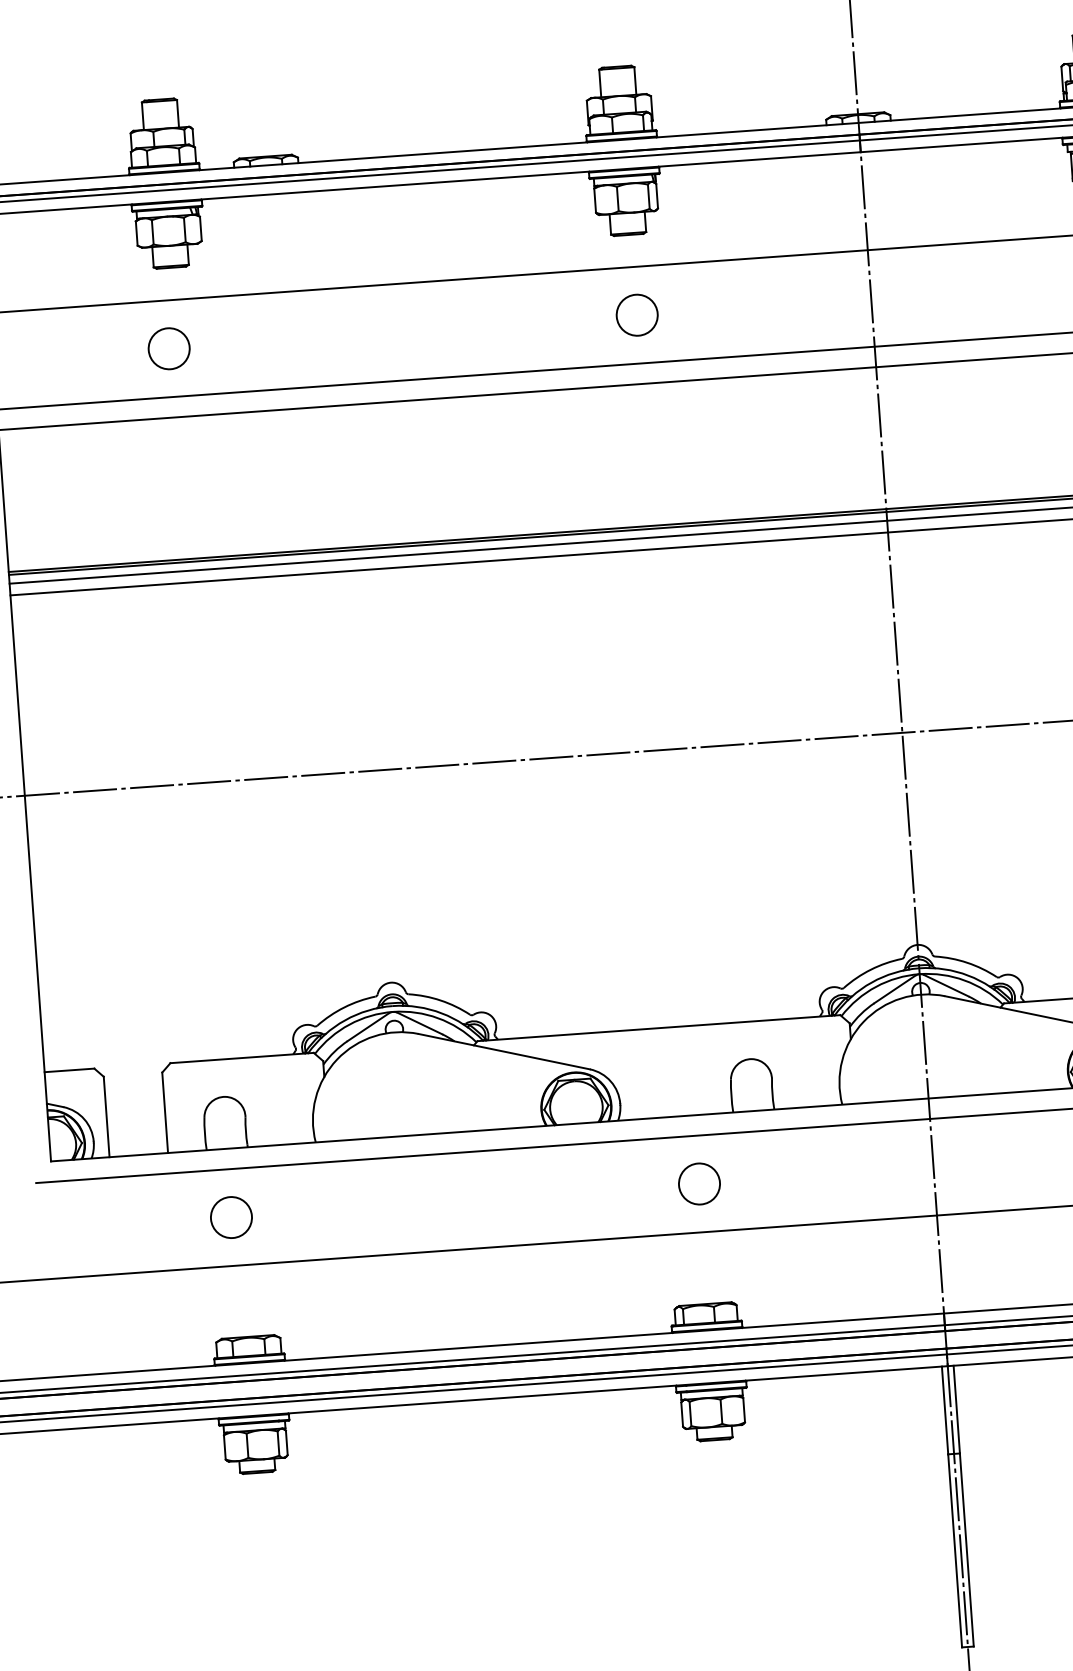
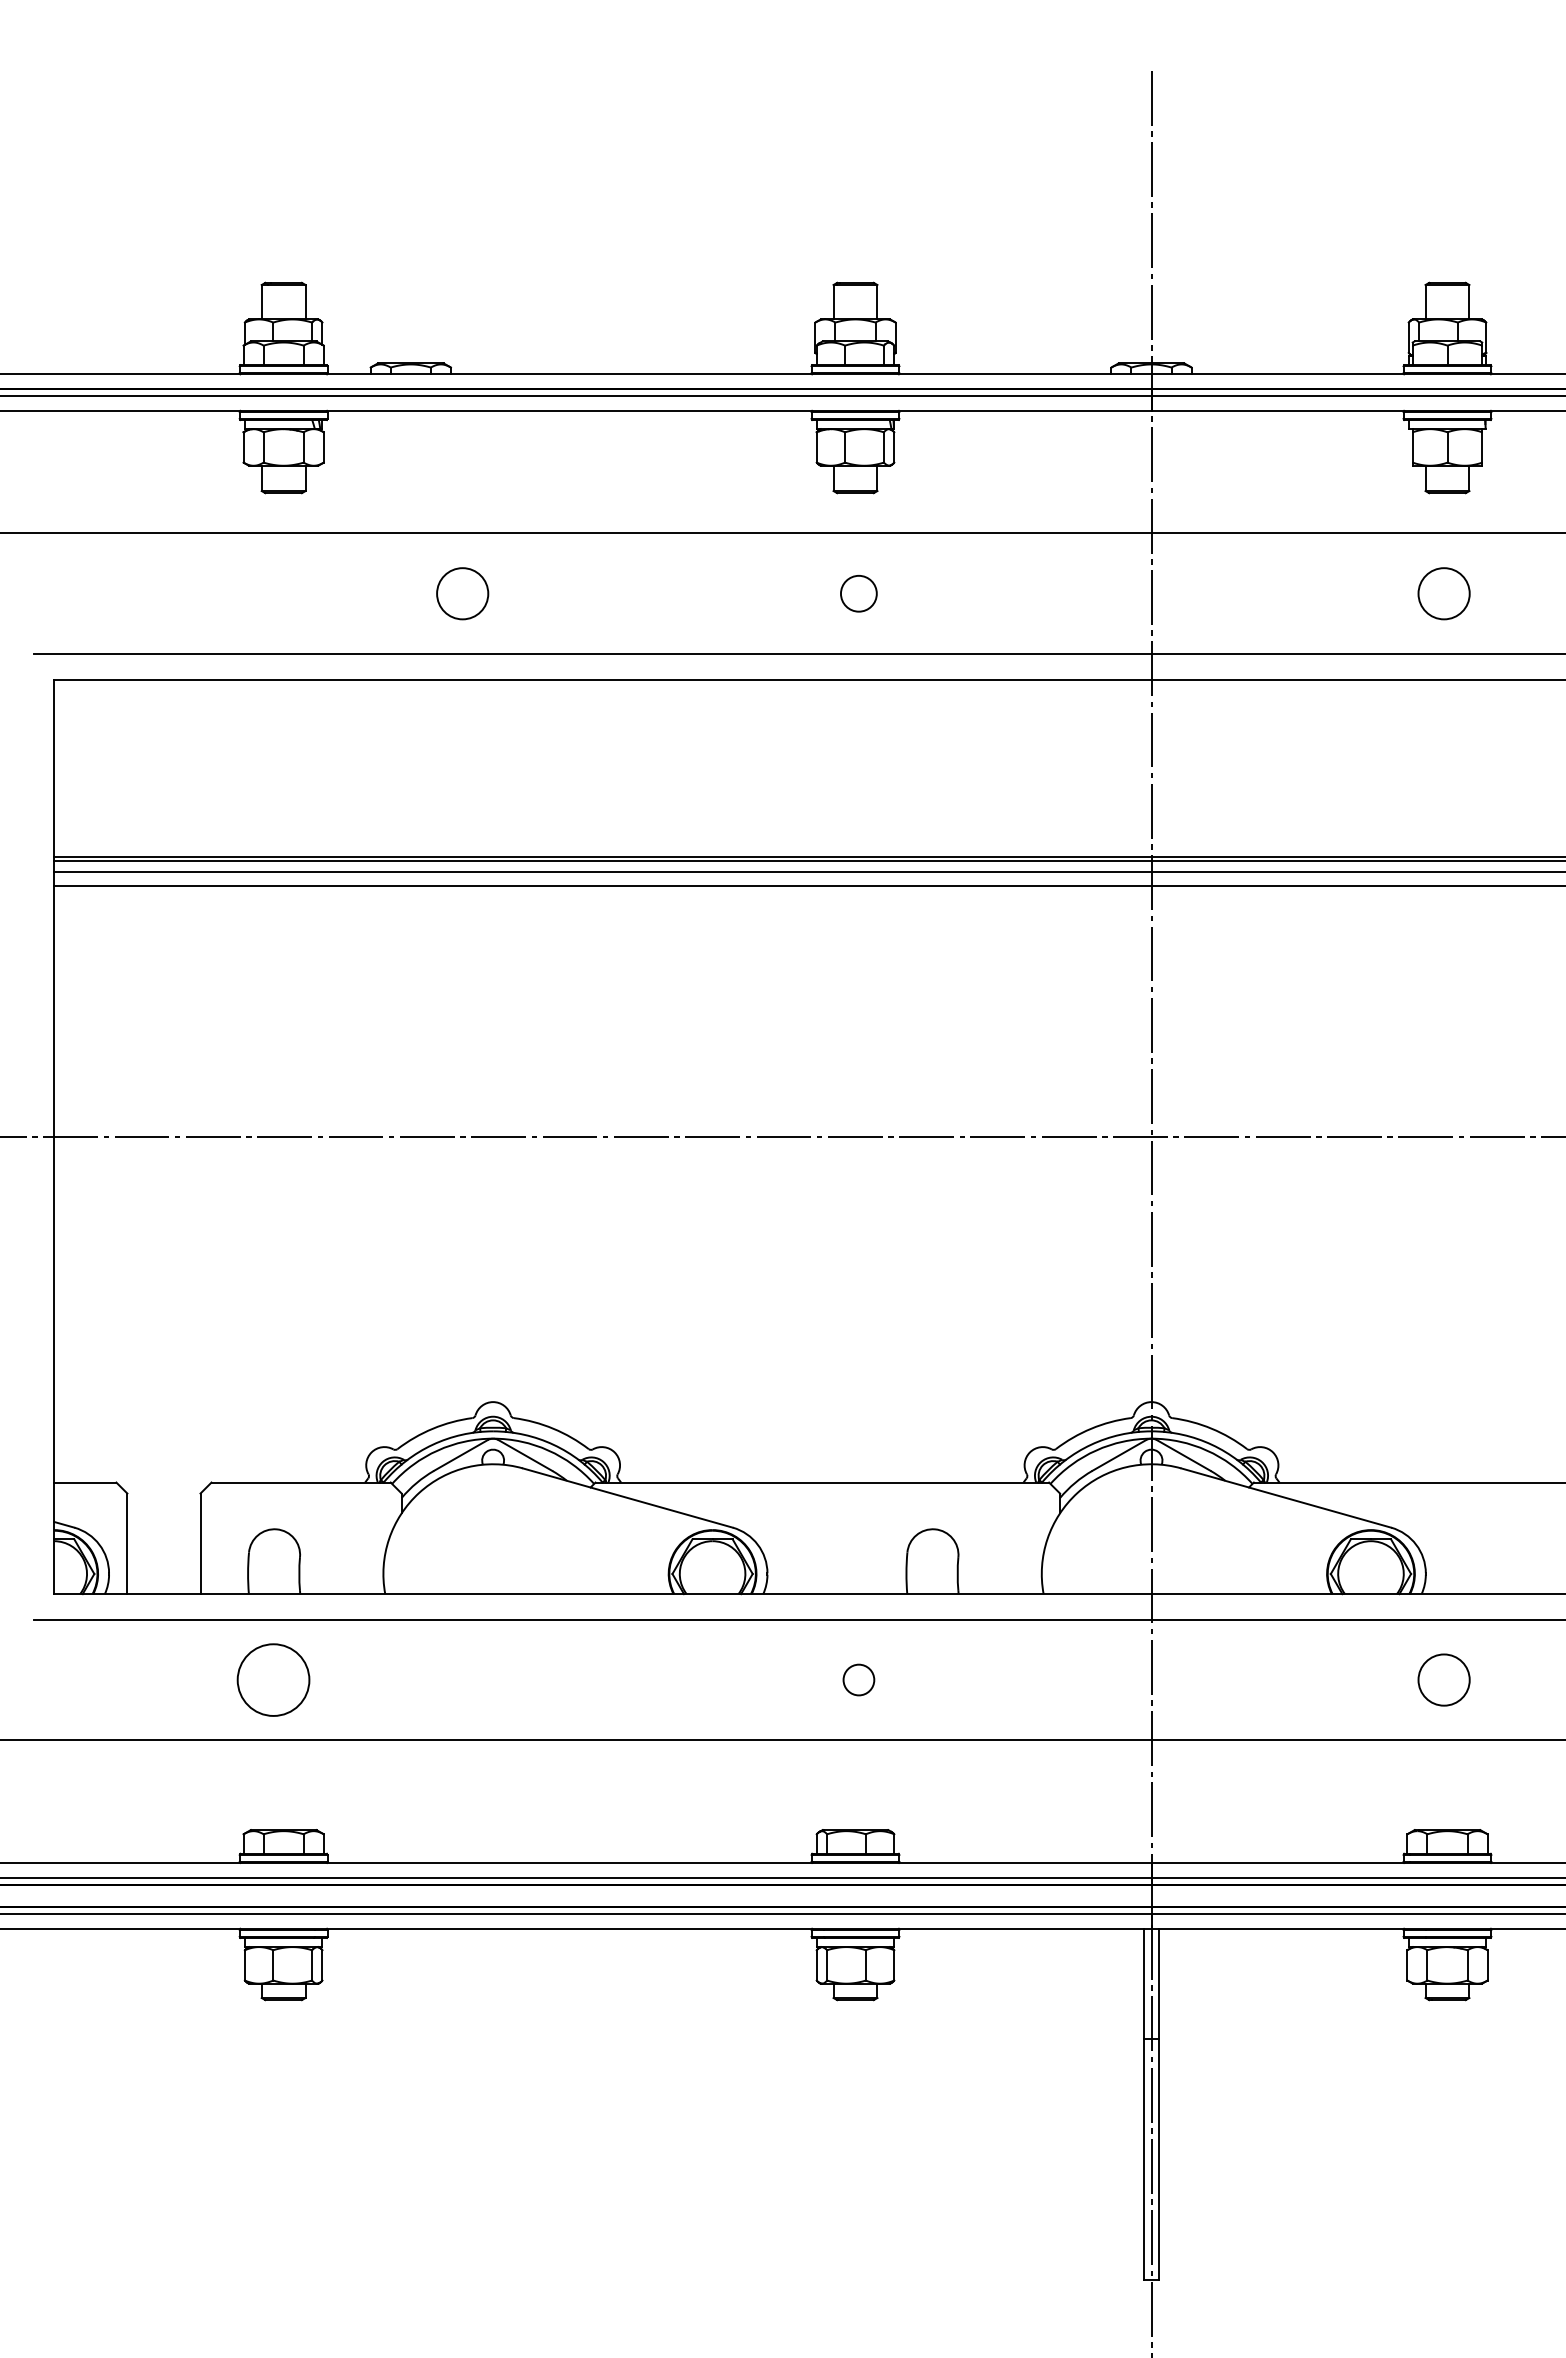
circle: (636, 315) -> (858, 593), size x0.7
circle: (169, 348) -> (462, 593), moved
circle: (699, 1183) -> (858, 1679), size x0.6
circle: (231, 1217) -> (273, 1679), size x1.4

